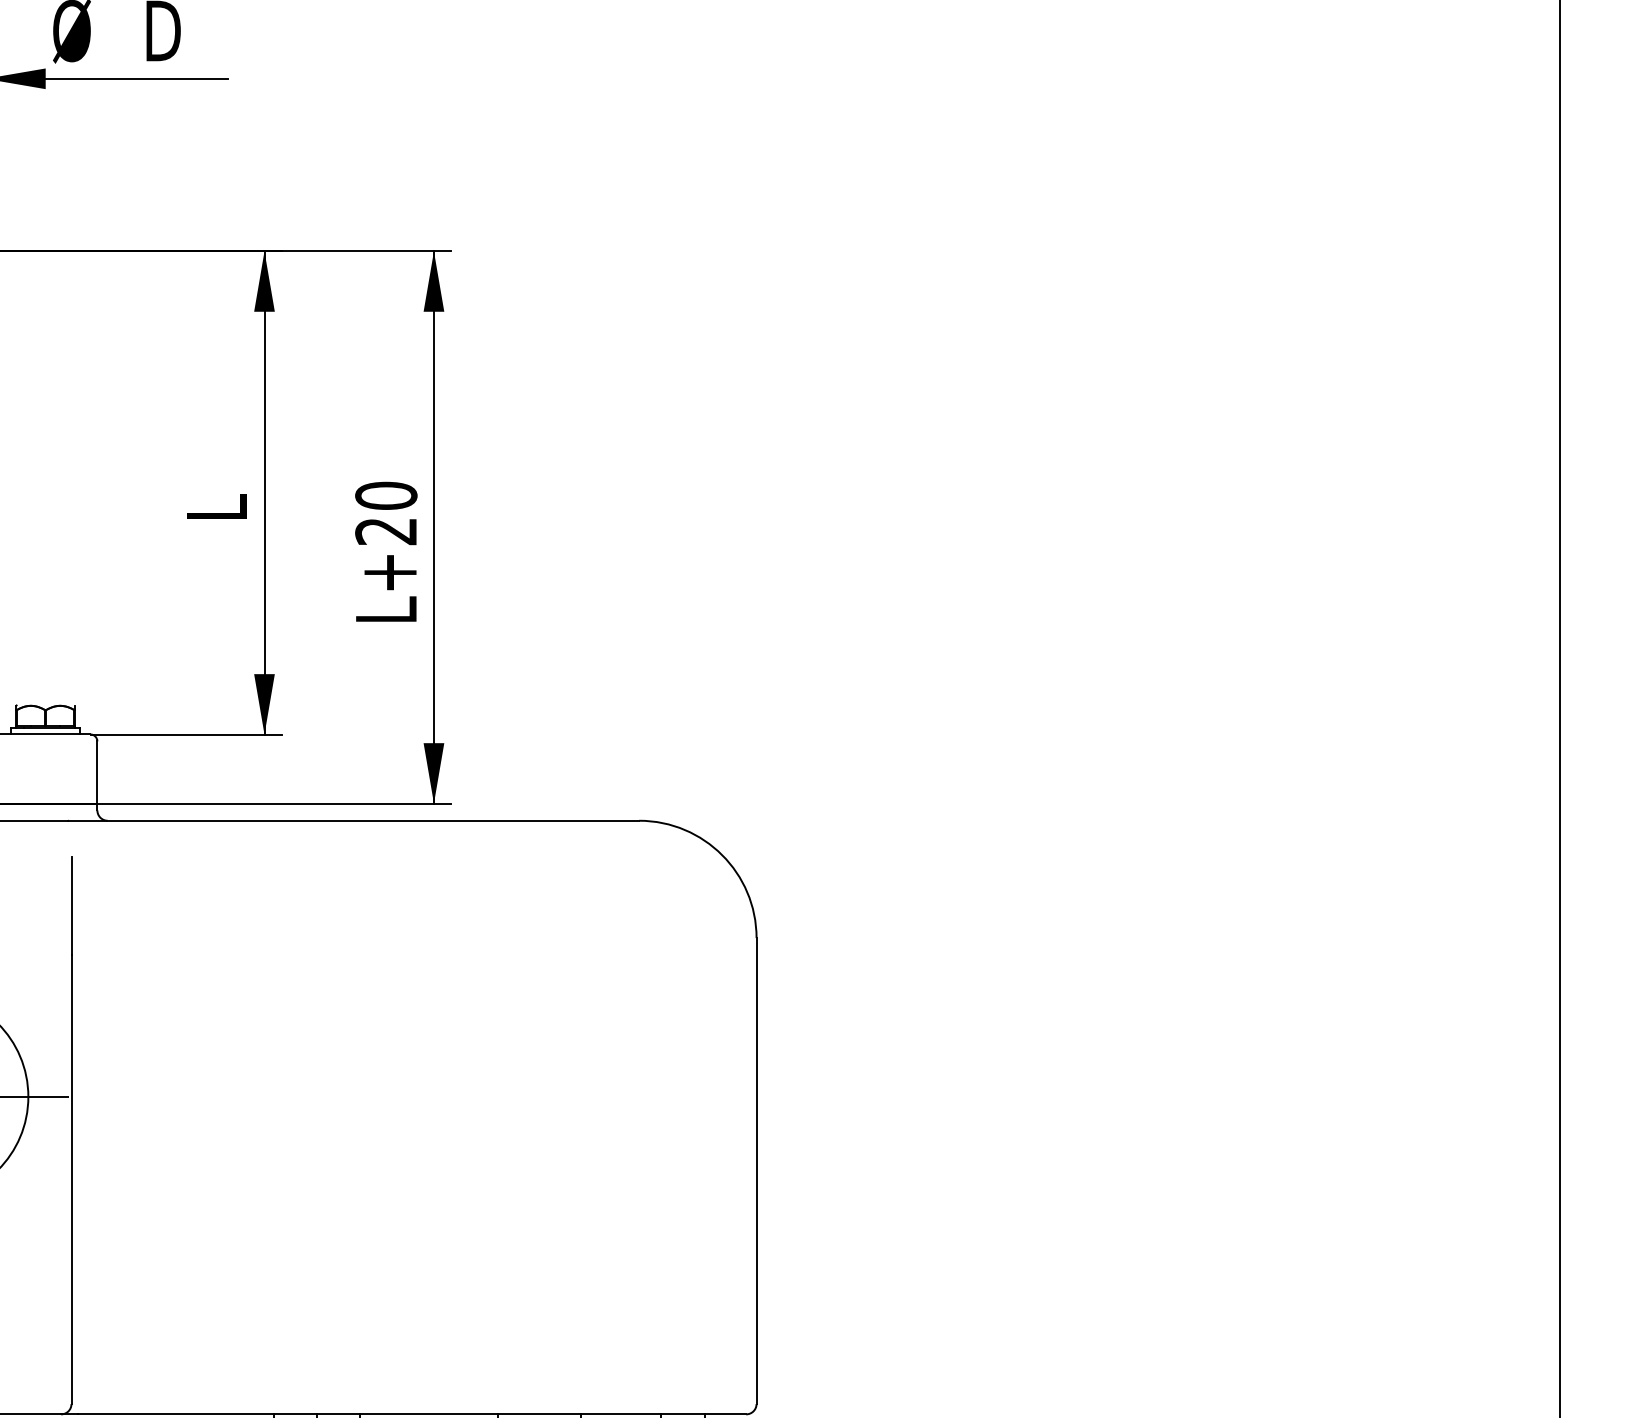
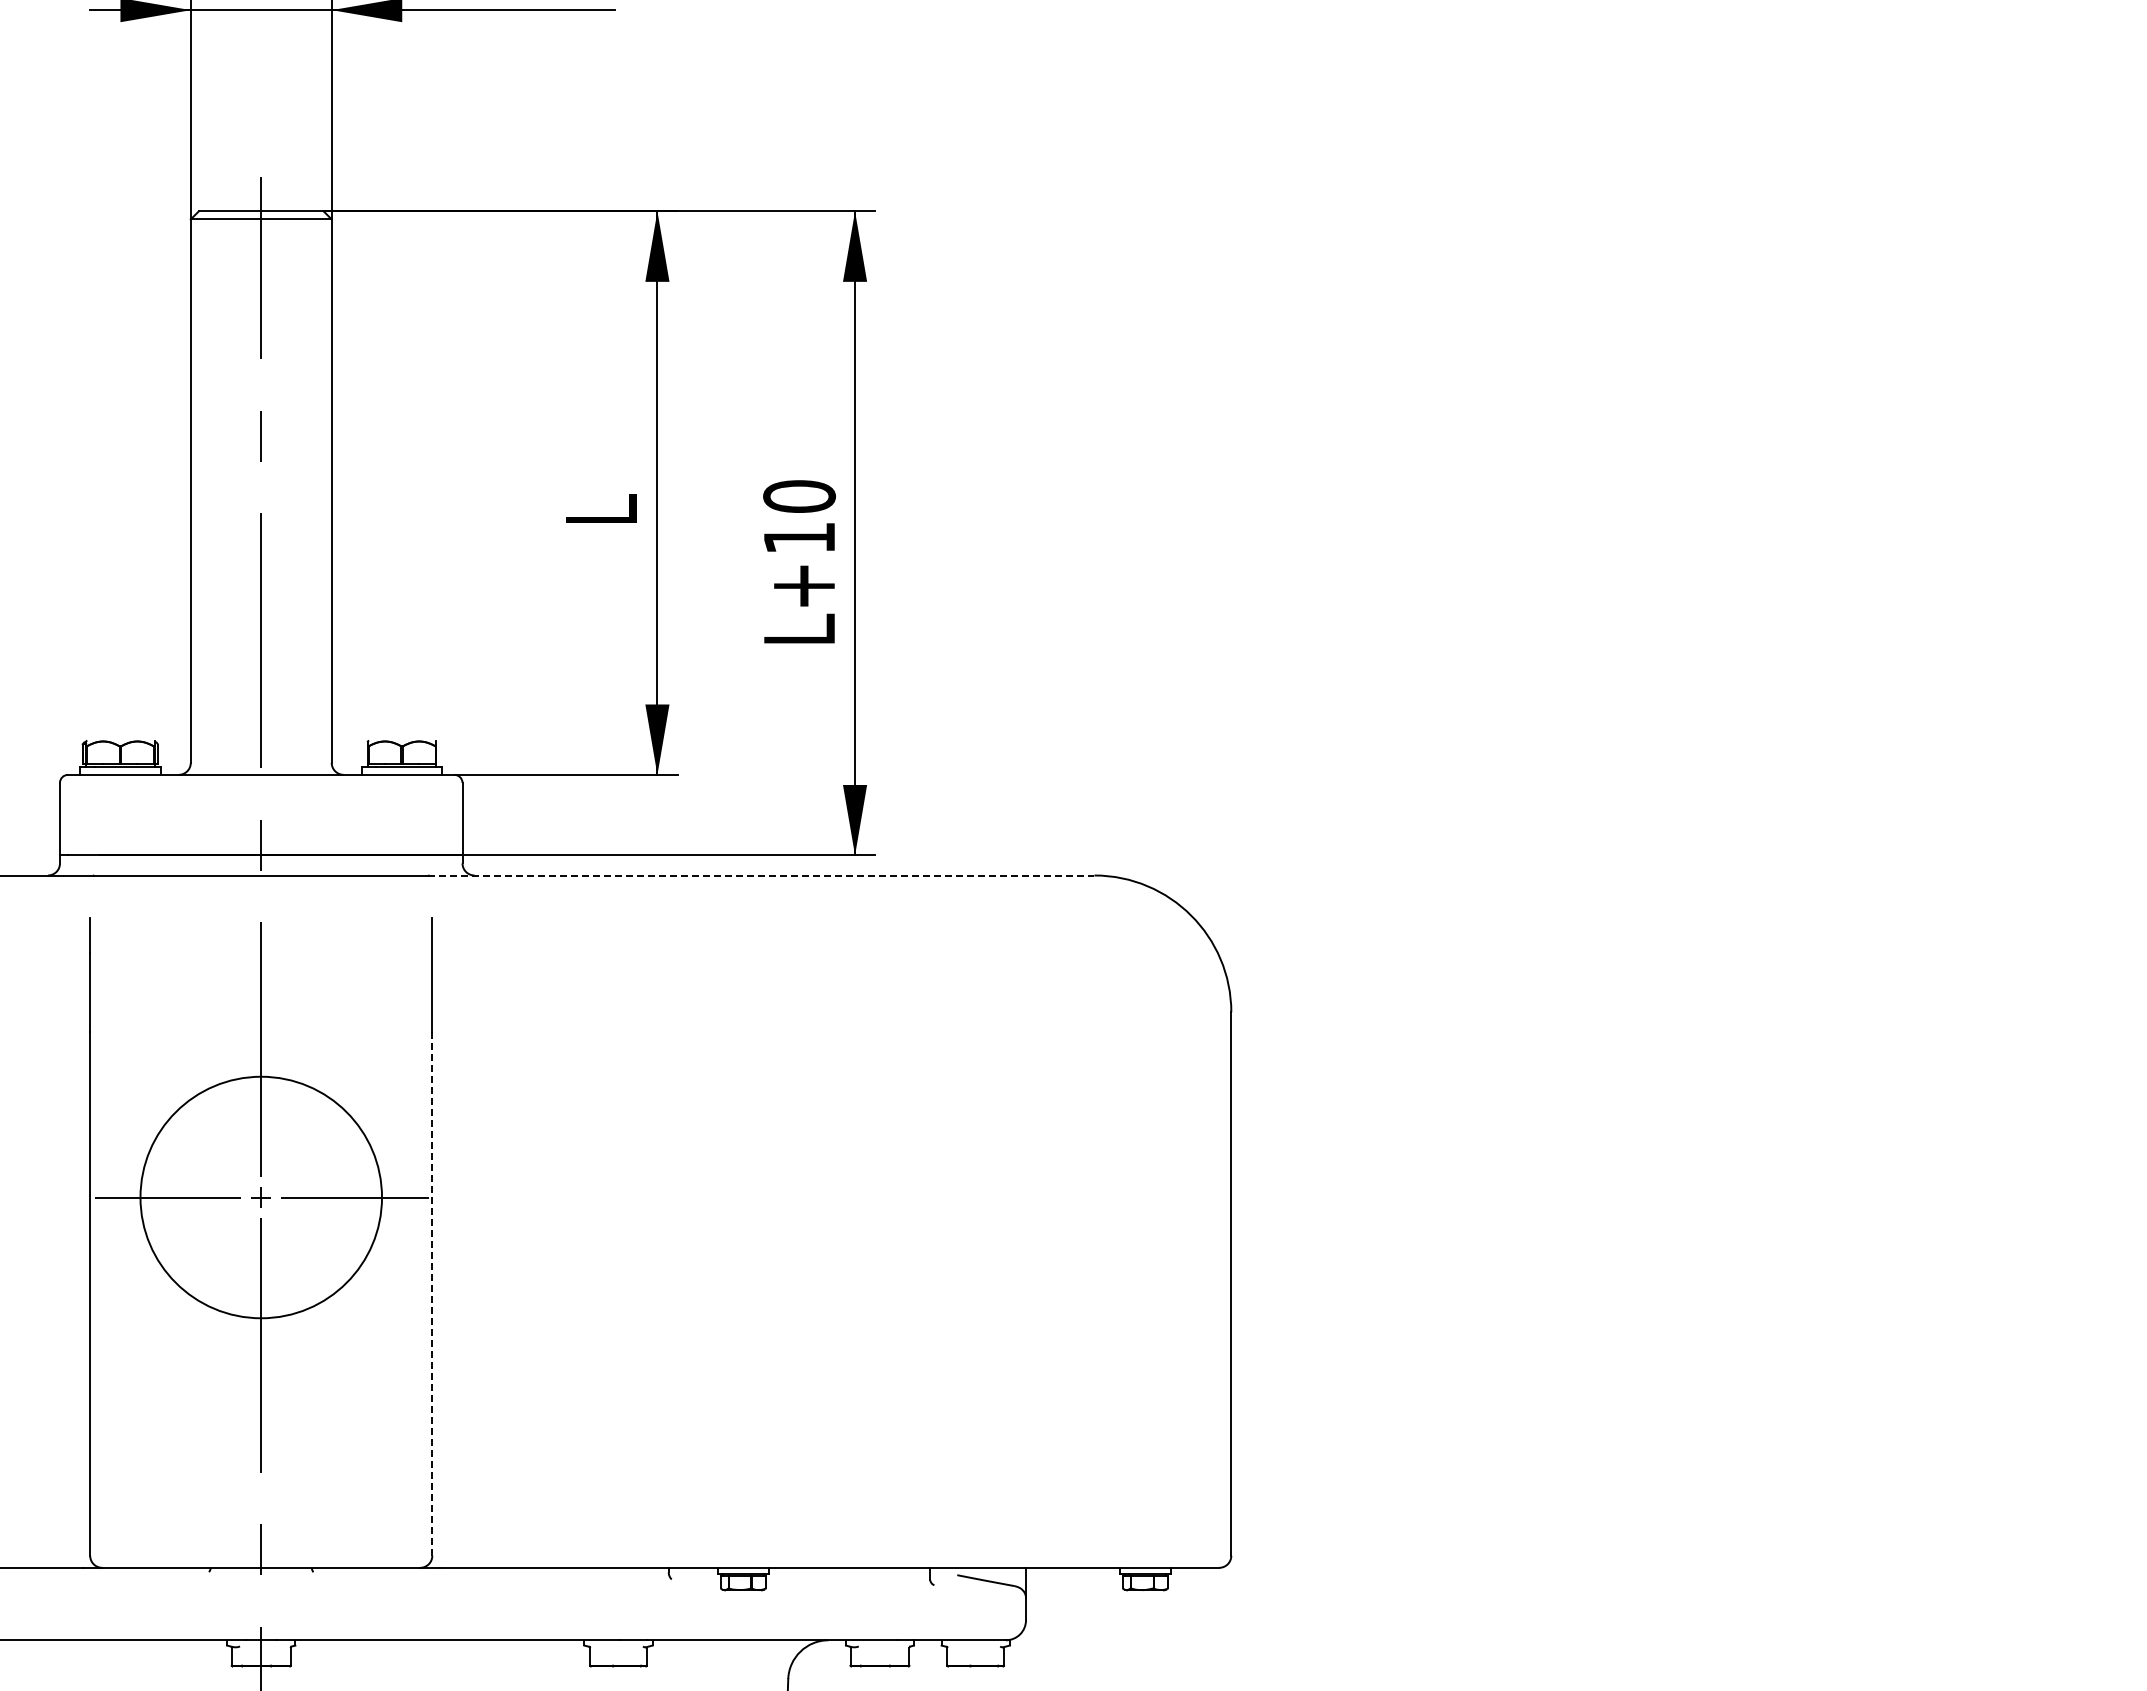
text: (385, 531) -> (798, 538), L+20 -> L+10
line: (353, 820) -> (761, 875), solid -> dashed
line: (71, 1180) -> (432, 1294), solid -> dashed

